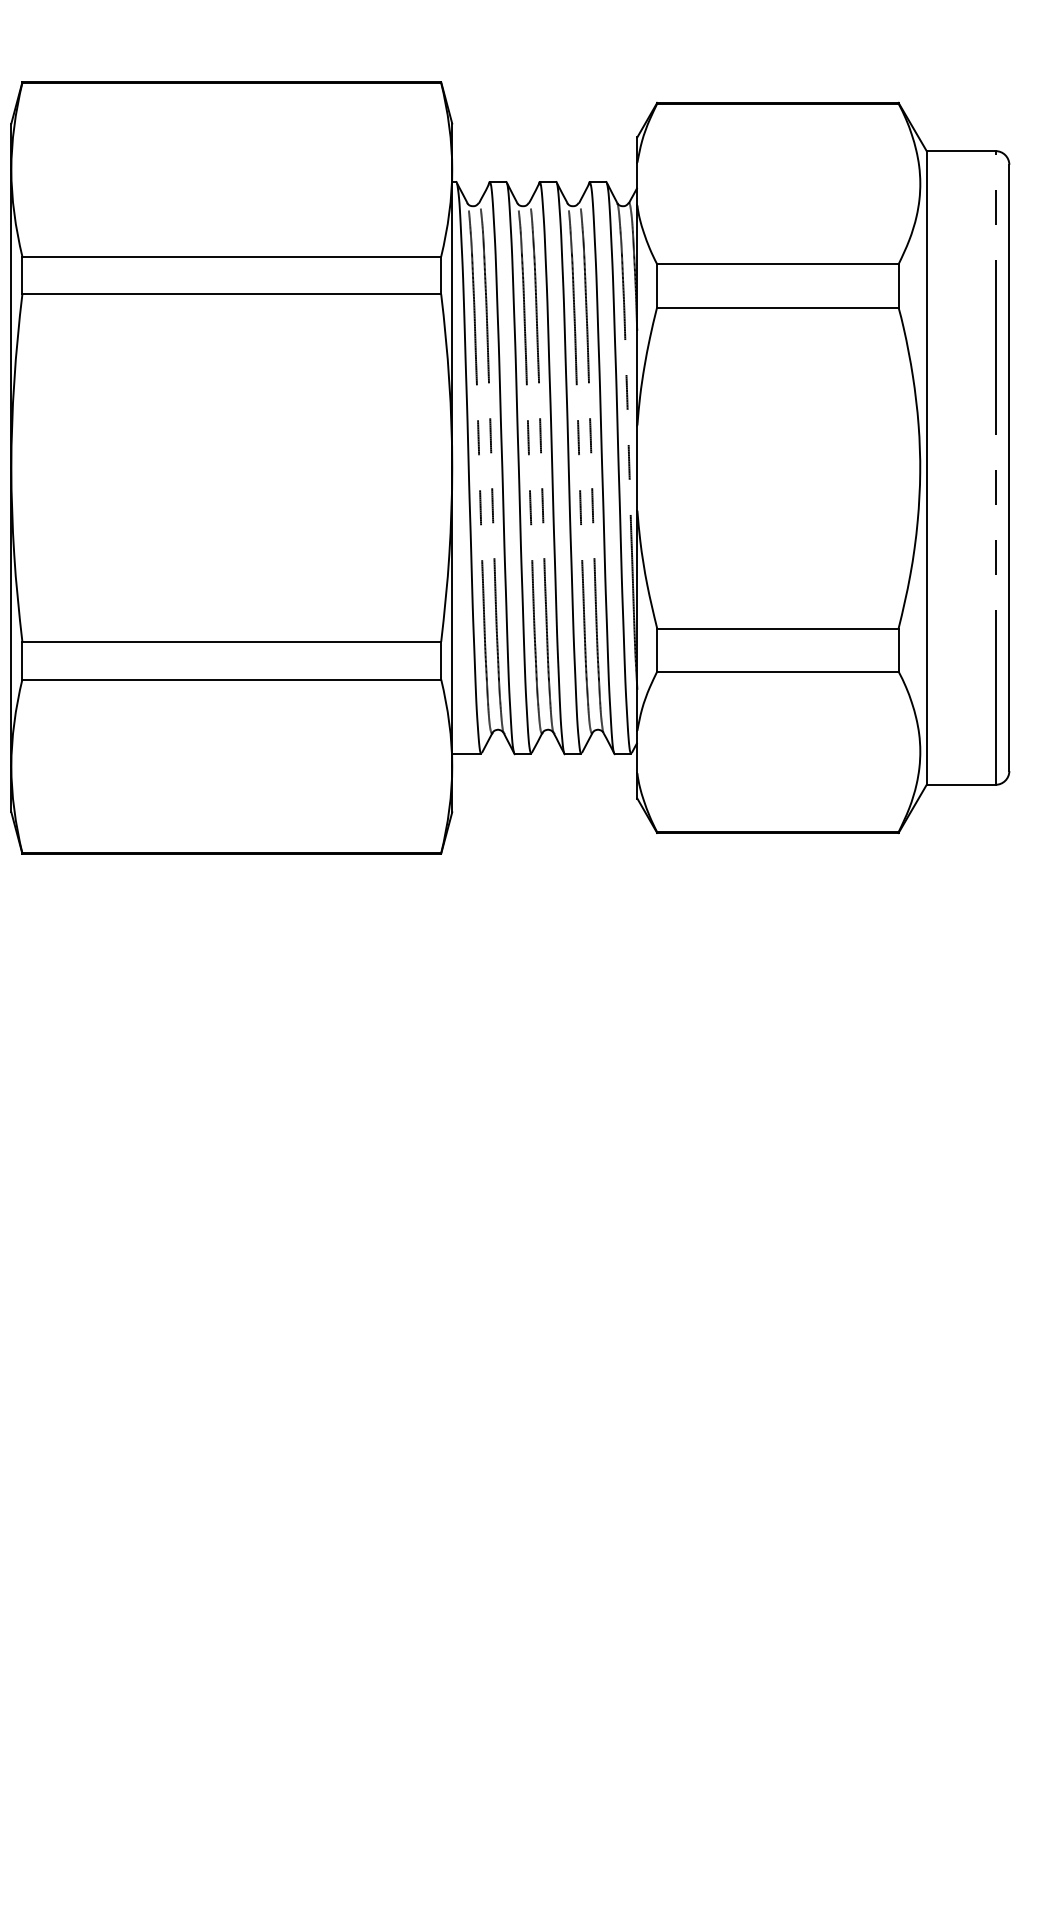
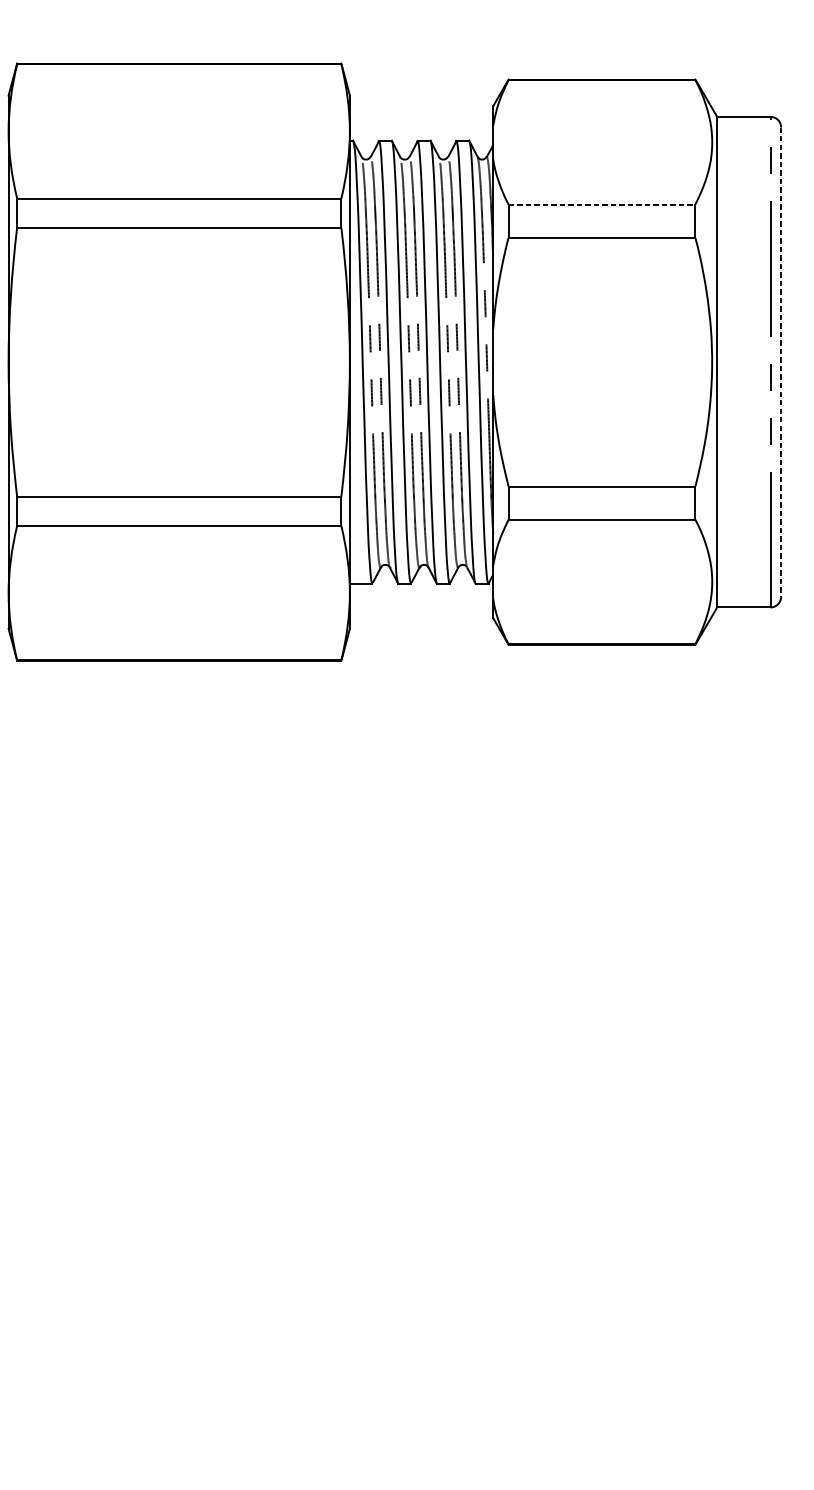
line: (777, 264) -> (601, 204), solid -> dashed
line: (1009, 468) -> (781, 362), solid -> dashed

